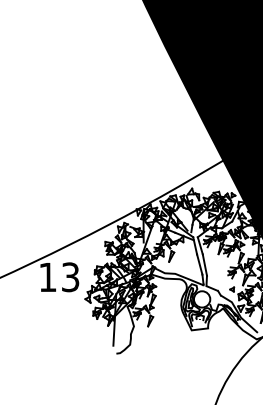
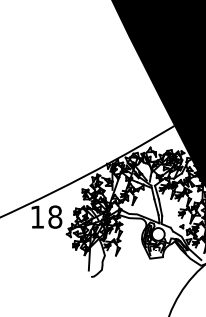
text: (70, 276) -> (55, 216), 13 -> 18

